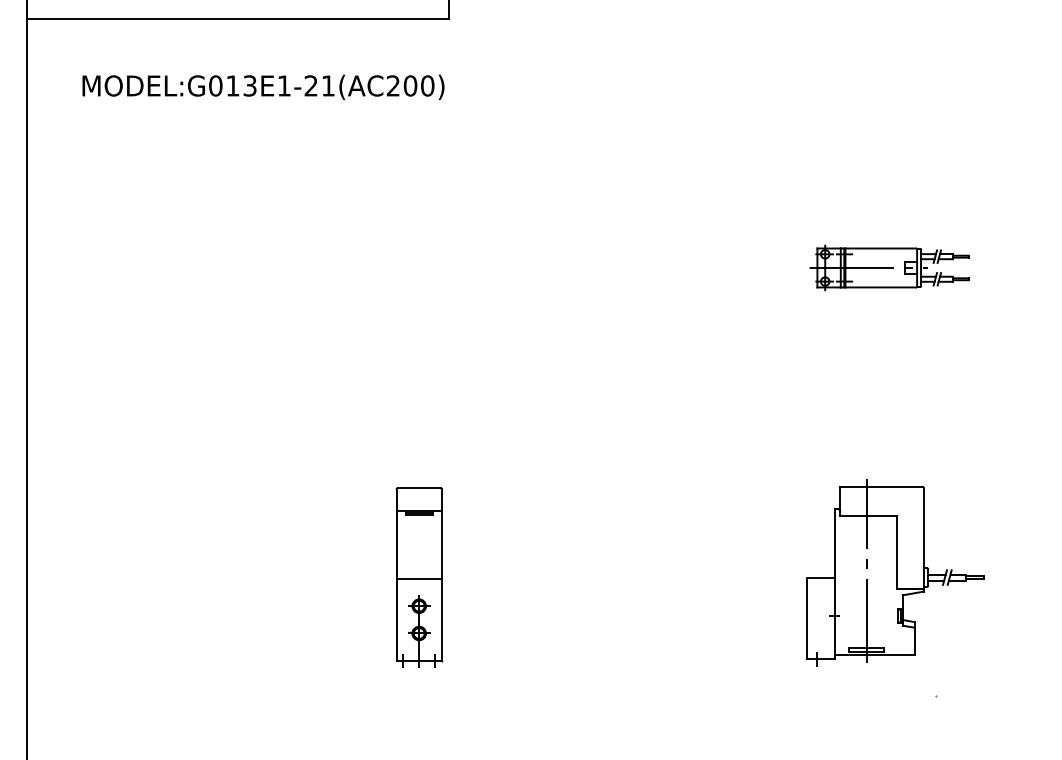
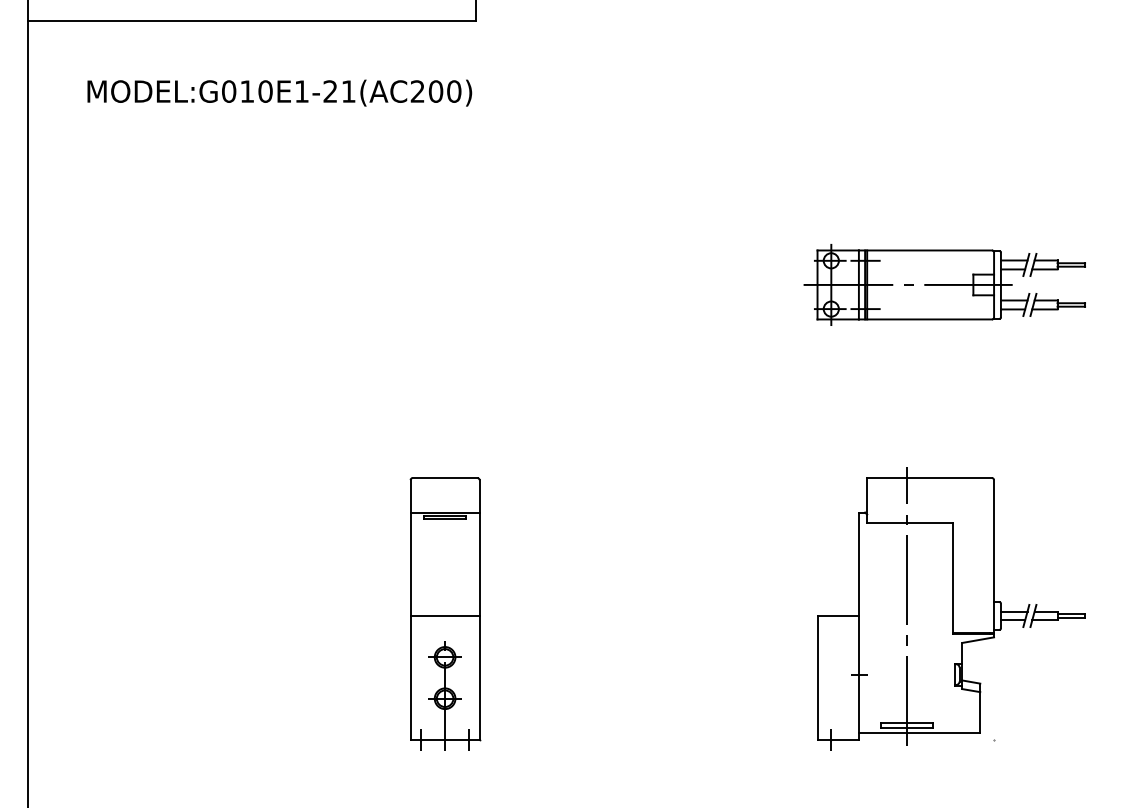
text: (250, 85) -> (265, 91), MODEL:G013E1-21(AC200) -> MODEL:G010E1-21(AC200)
part: (889, 267) -> (944, 284), size x1.67
part: (895, 572) -> (951, 608), size x1.43
part: (419, 577) -> (445, 613), size x1.43

